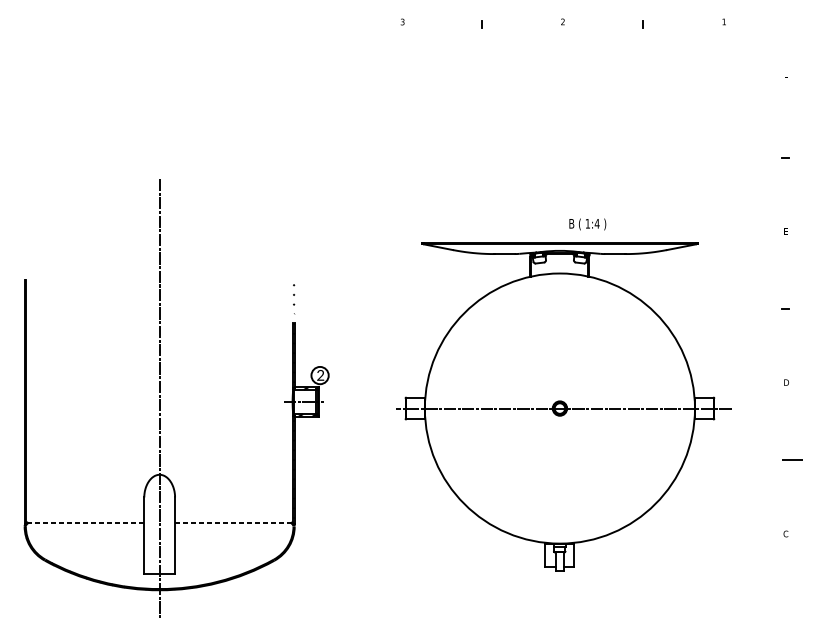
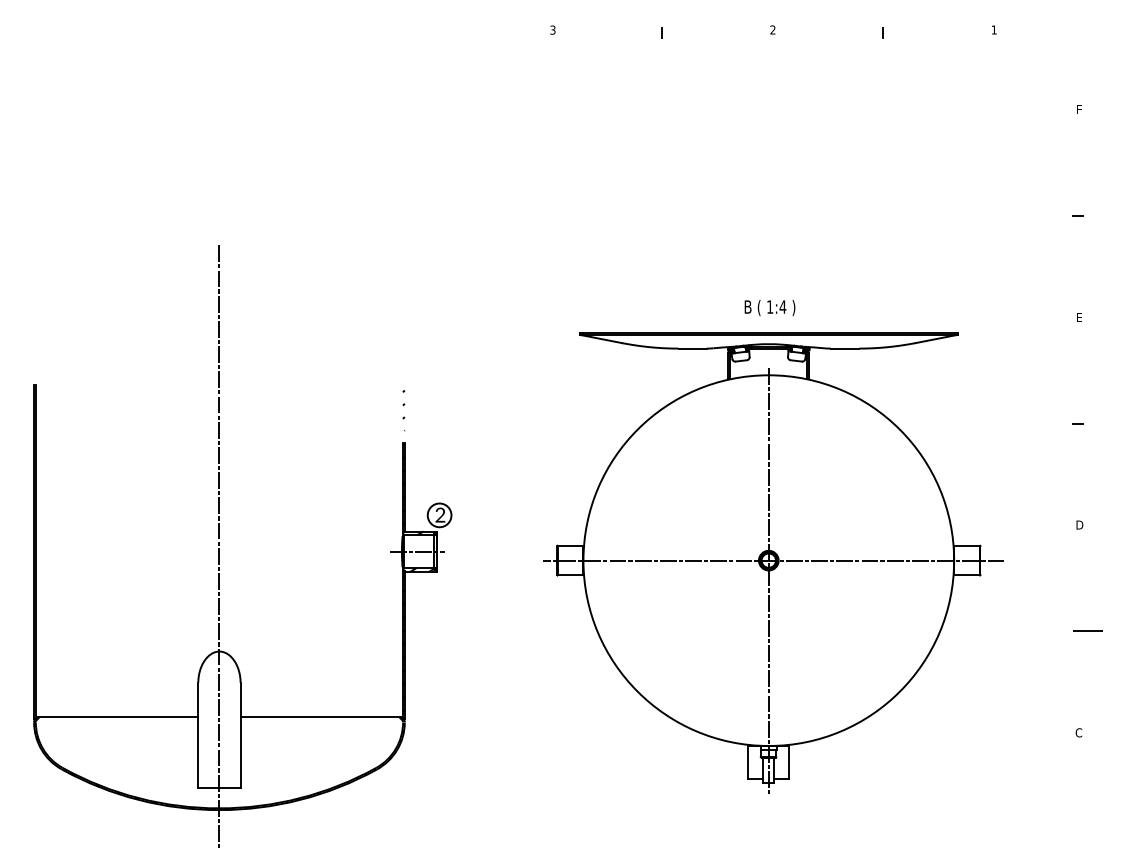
text: (587, 224) -> (769, 308), moved
line: (559, 423) -> (768, 581), added
line: (85, 522) -> (117, 717), dashed -> solid
line: (233, 522) -> (320, 717), dashed -> solid

